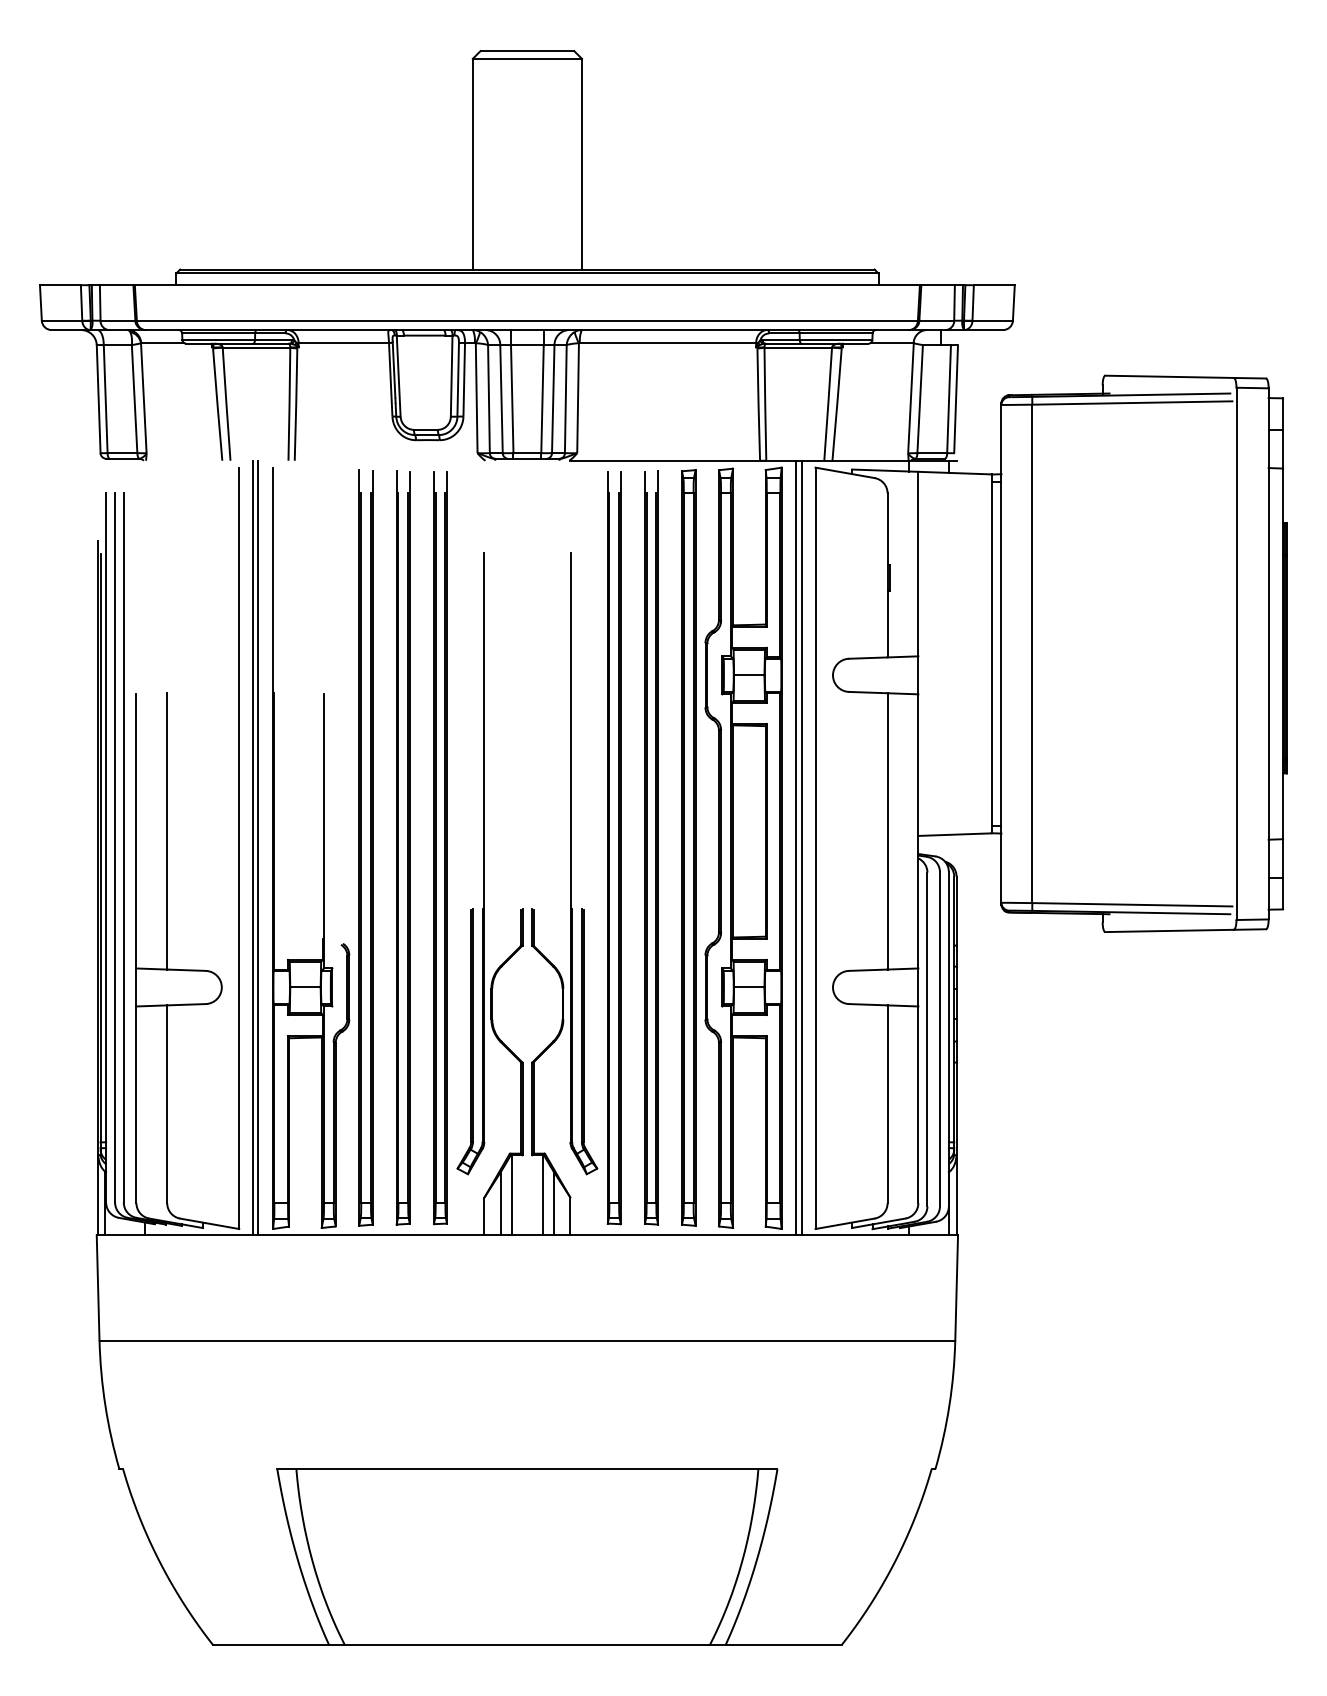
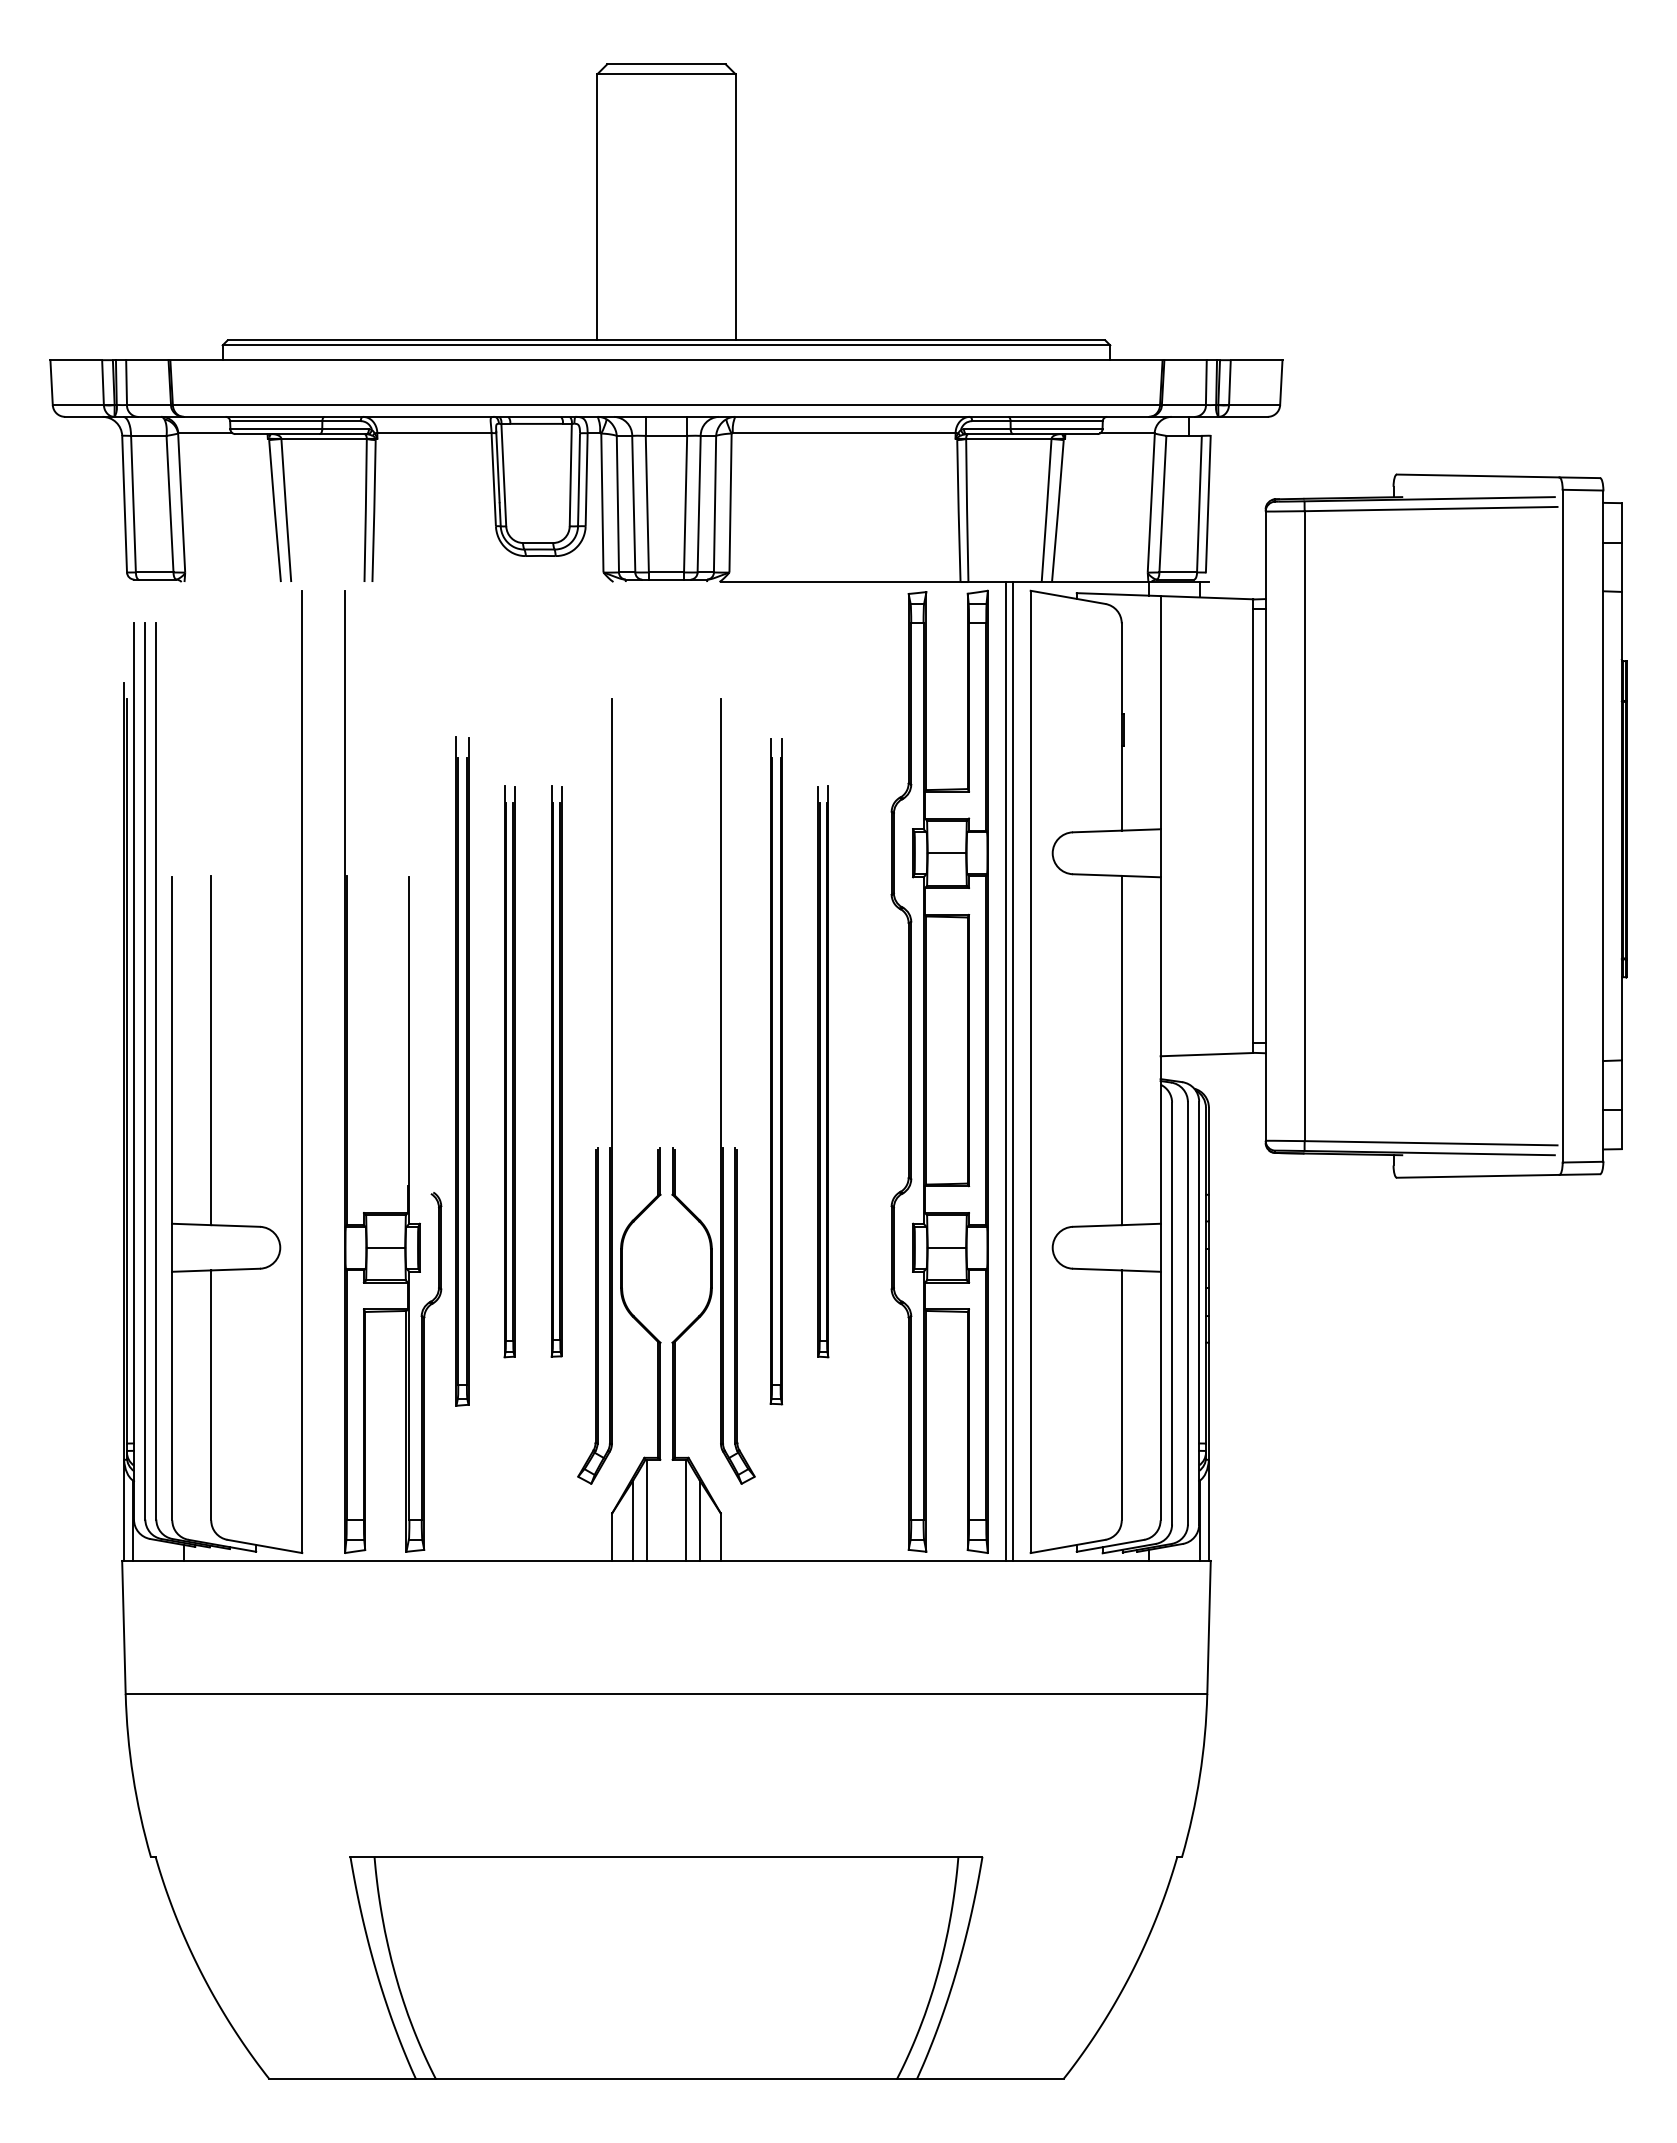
line: (252, 848) -> (319, 1071), removed
line: (258, 848) -> (326, 1071), removed
part: (366, 848) -> (462, 1071), size x0.7
part: (403, 848) -> (509, 1071), size x0.6
part: (440, 848) -> (556, 1071), size x0.6
part: (614, 848) -> (776, 1071), size x0.7
part: (651, 848) -> (823, 1071), size x0.6
part: (688, 848) -> (870, 1071), removed

